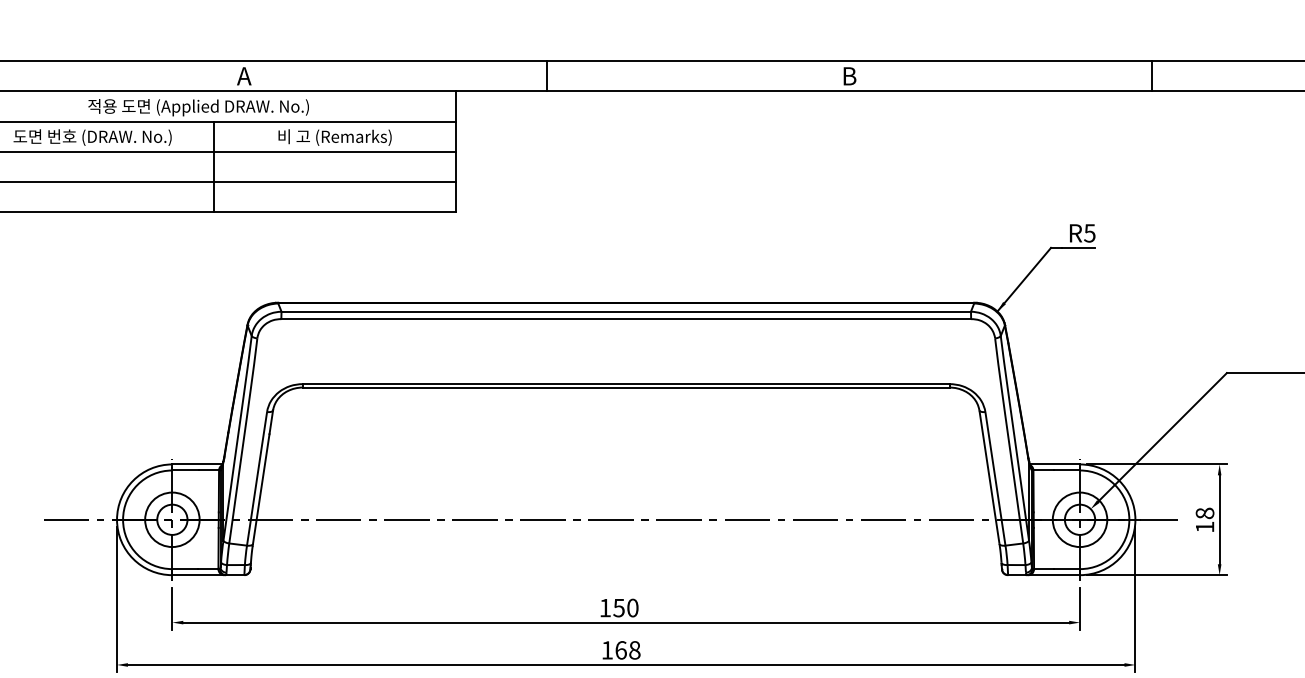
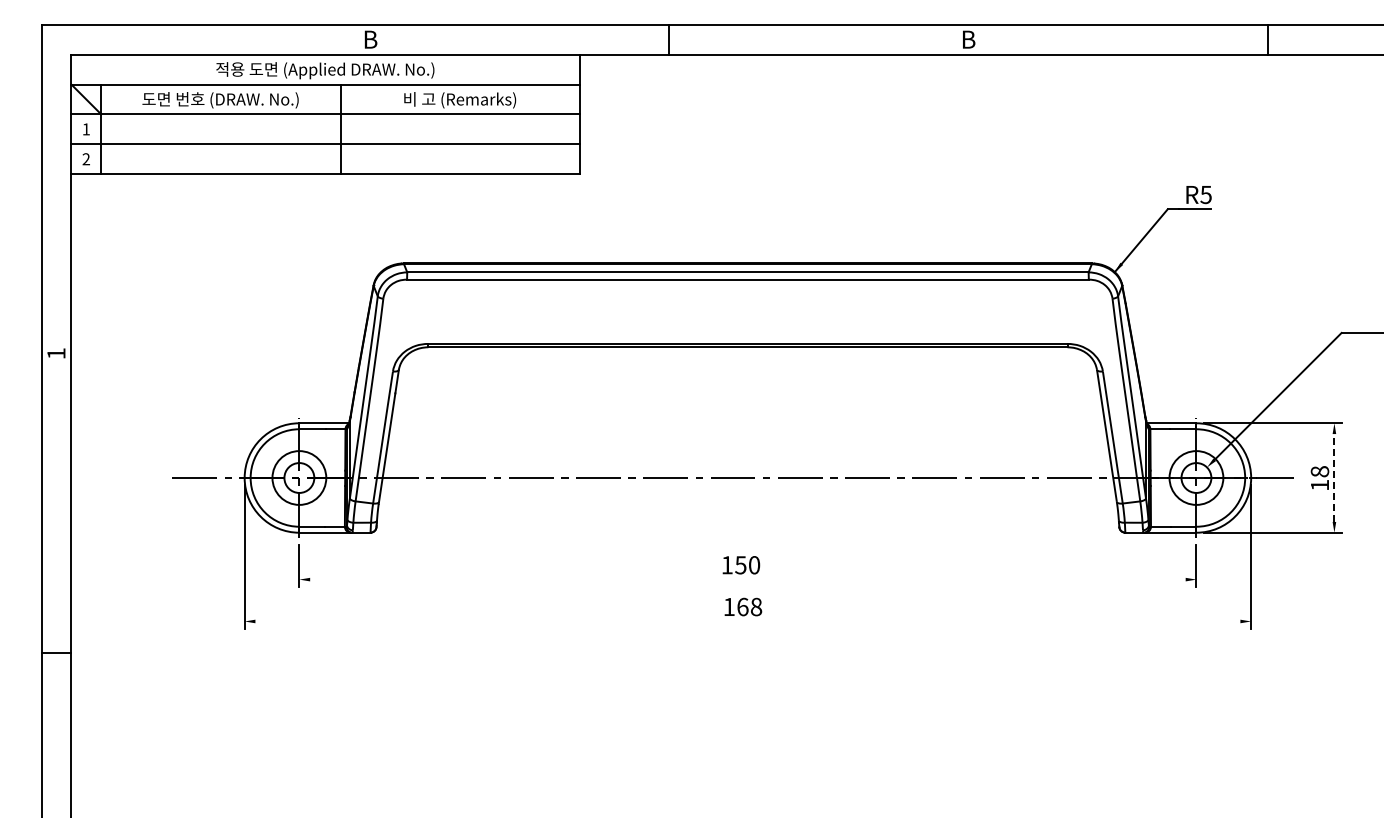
text: (244, 76) -> (370, 39), A -> B
line: (1219, 520) -> (1334, 478), solid -> dashed
line: (625, 622) -> (747, 579), removed
line: (625, 664) -> (747, 621), removed

